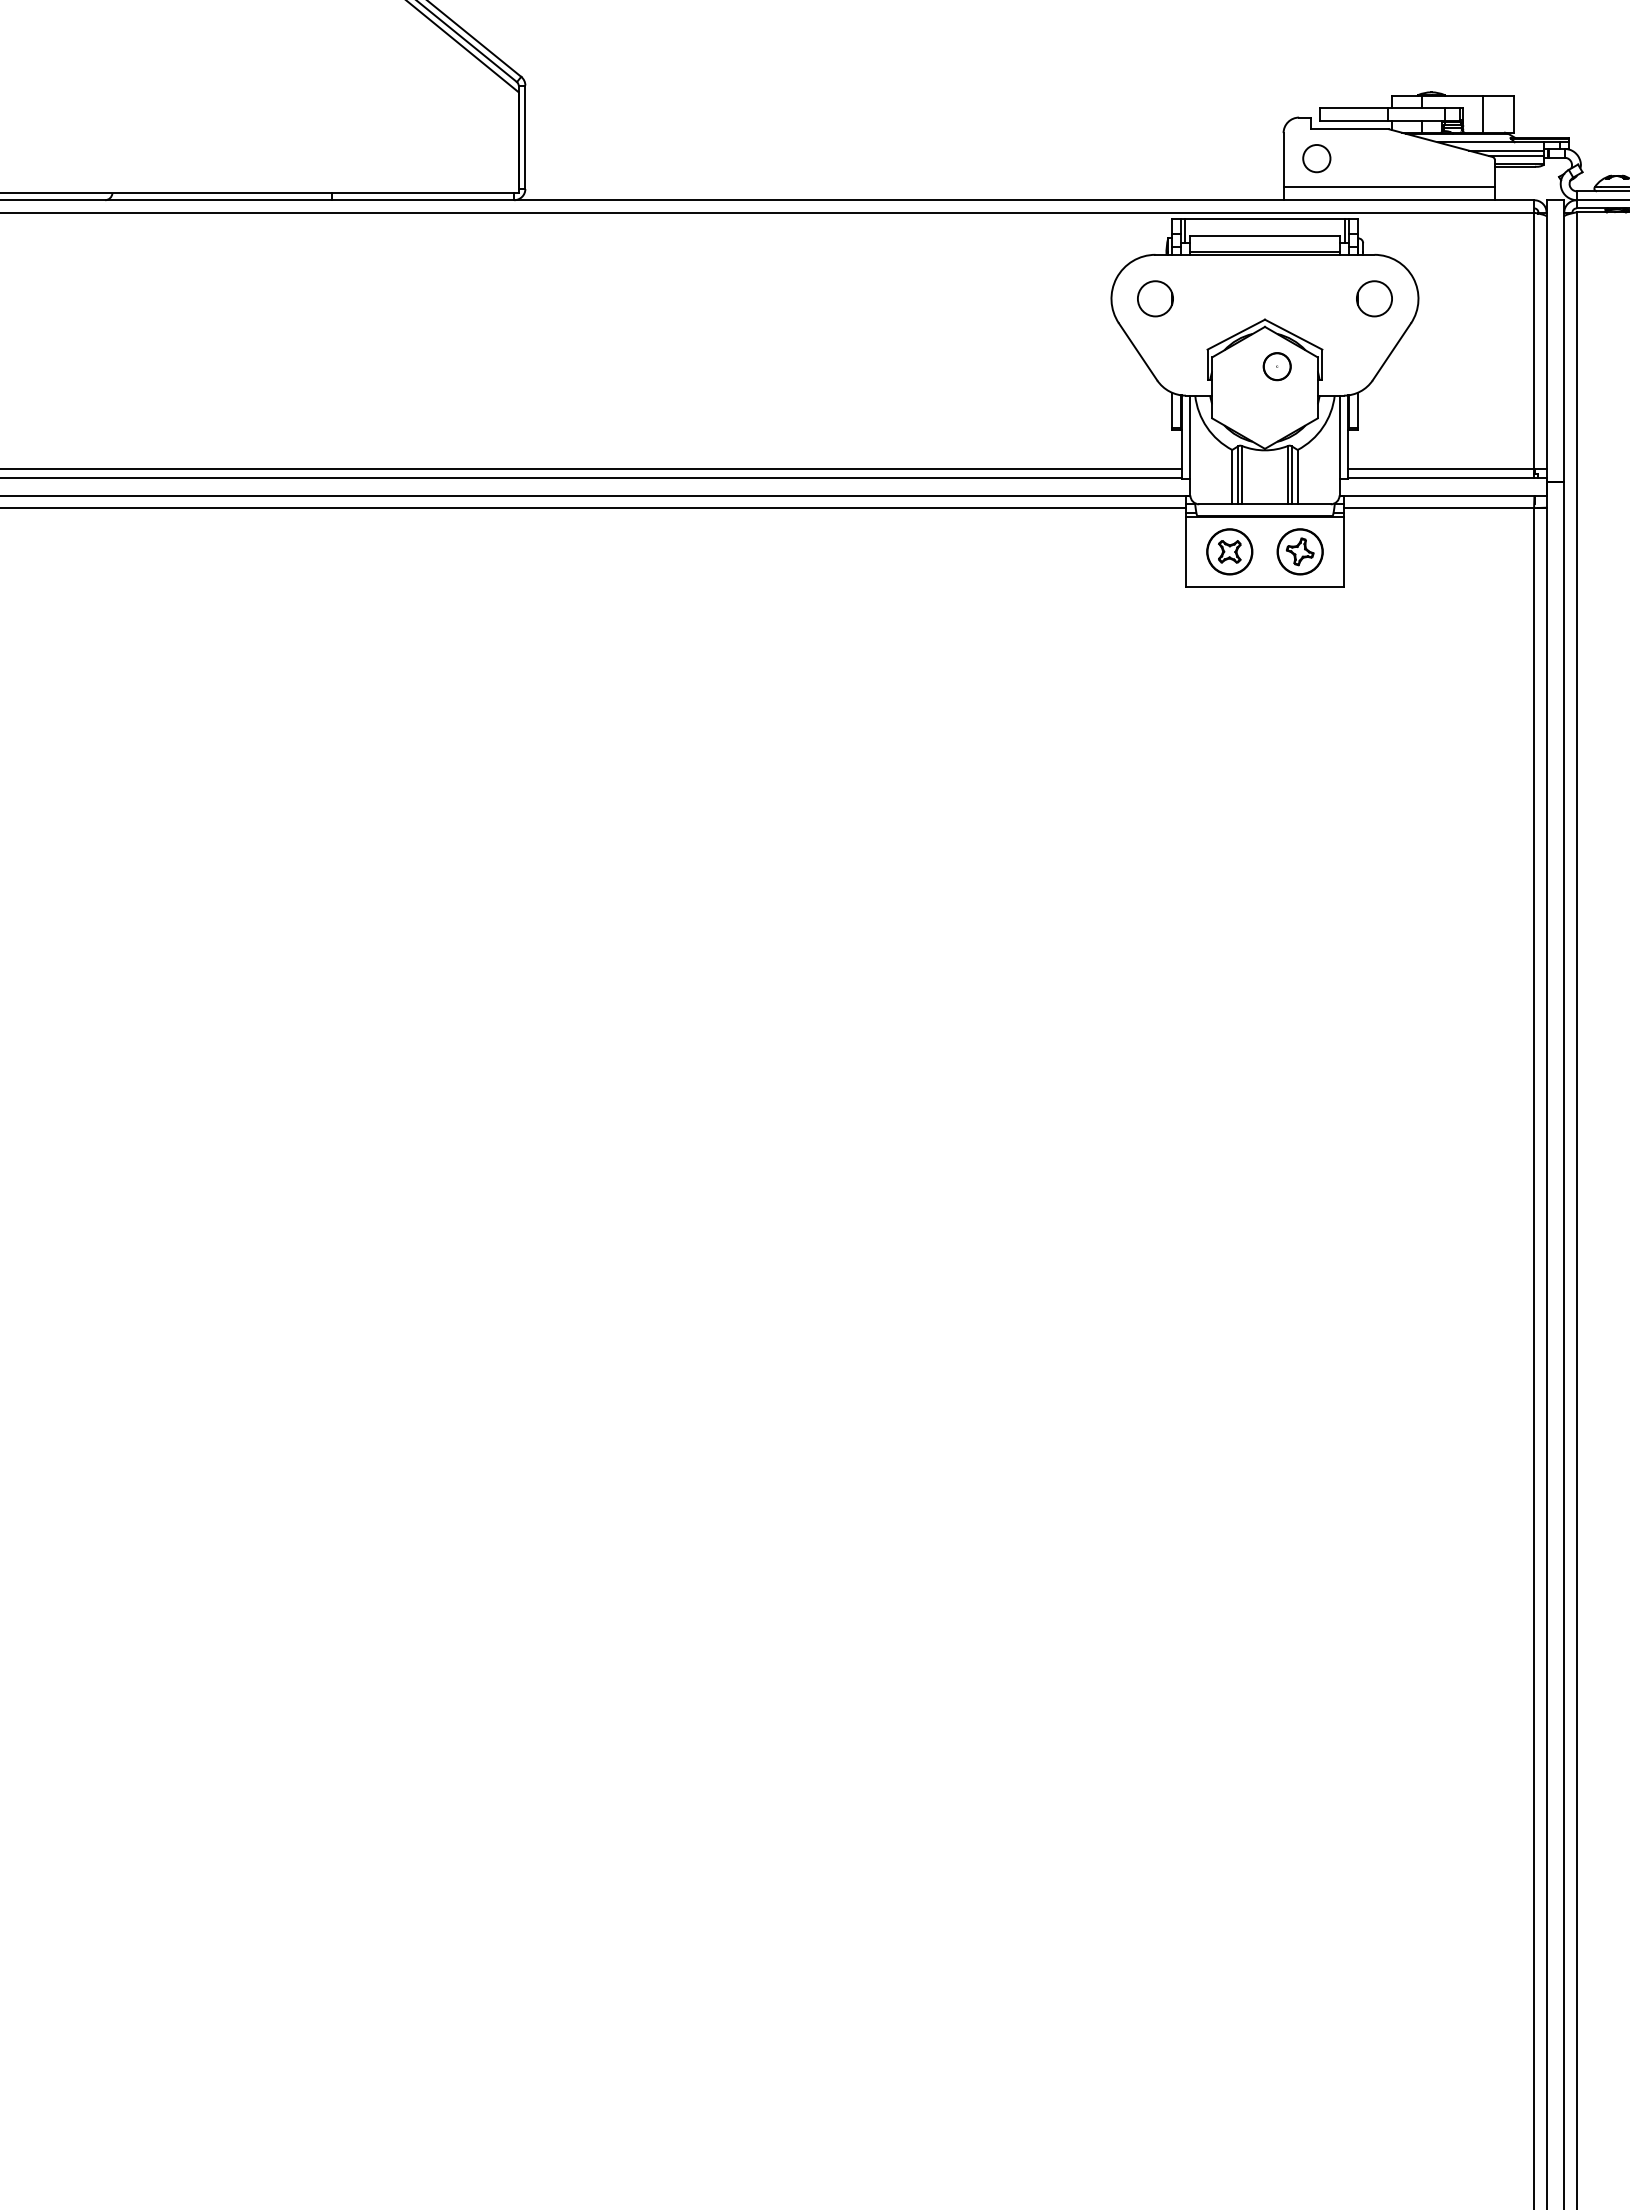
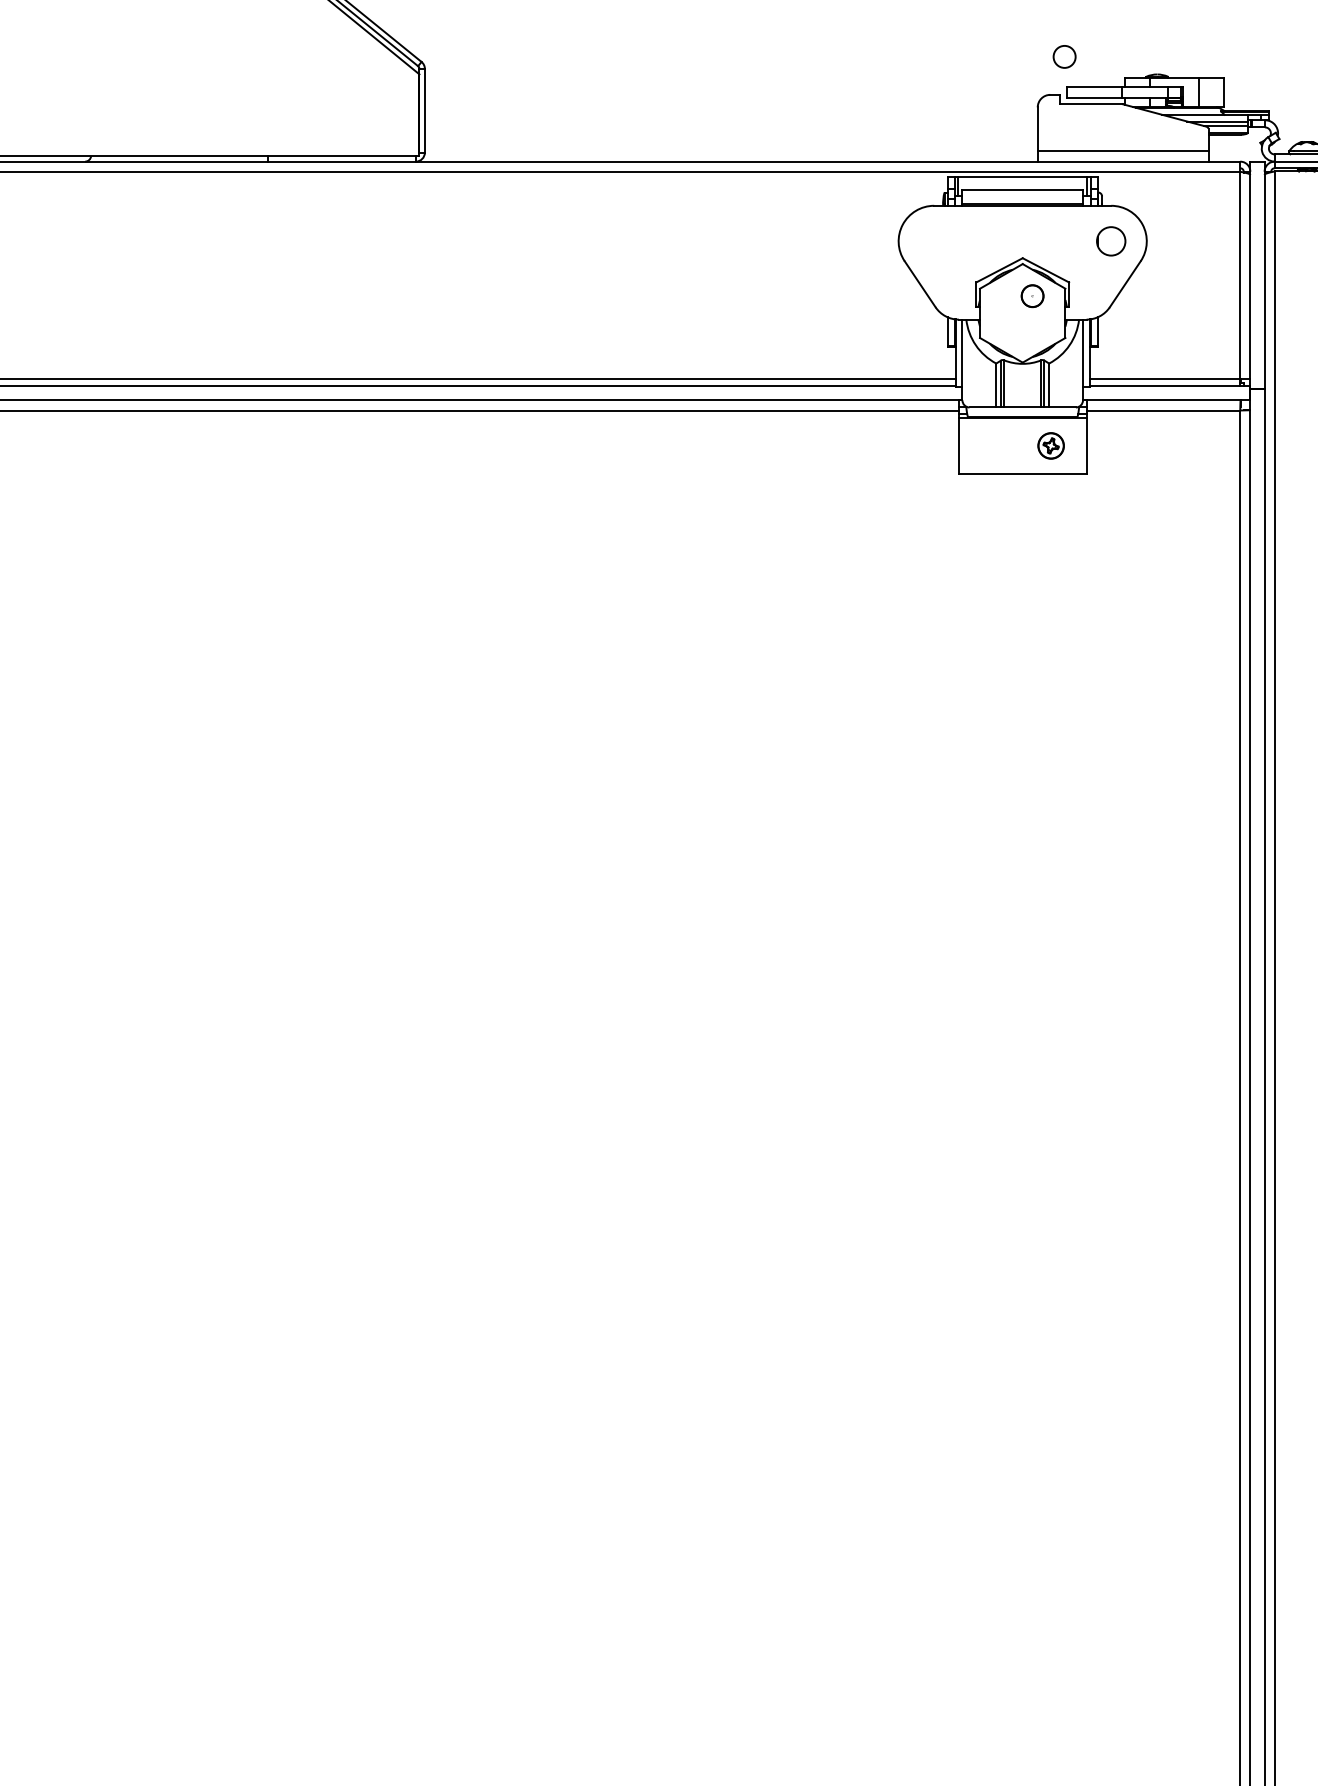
circle: (1316, 158) -> (1064, 56), moved
circle: (1155, 298) -> (934, 241), removed
part: (1229, 551) -> (994, 445), removed
part: (1299, 551) -> (1050, 445), size x0.7

